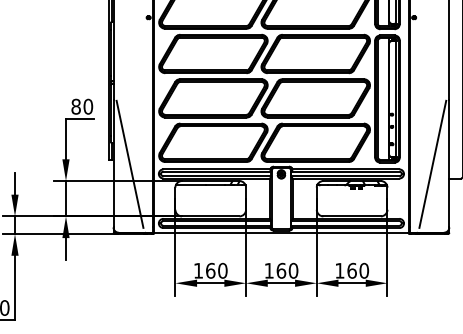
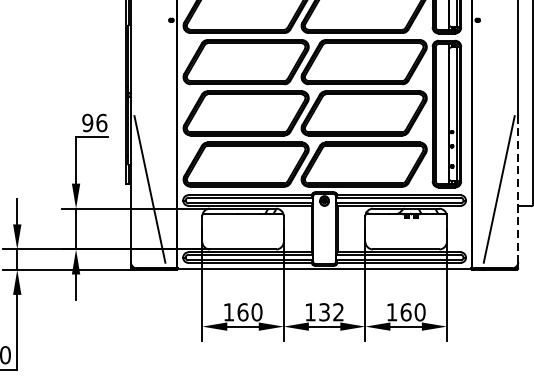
text: (82, 106) -> (95, 122), 80 -> 96
line: (449, 163) -> (518, 188), solid -> dashed
text: (287, 270) -> (331, 311), 160 -> 132

